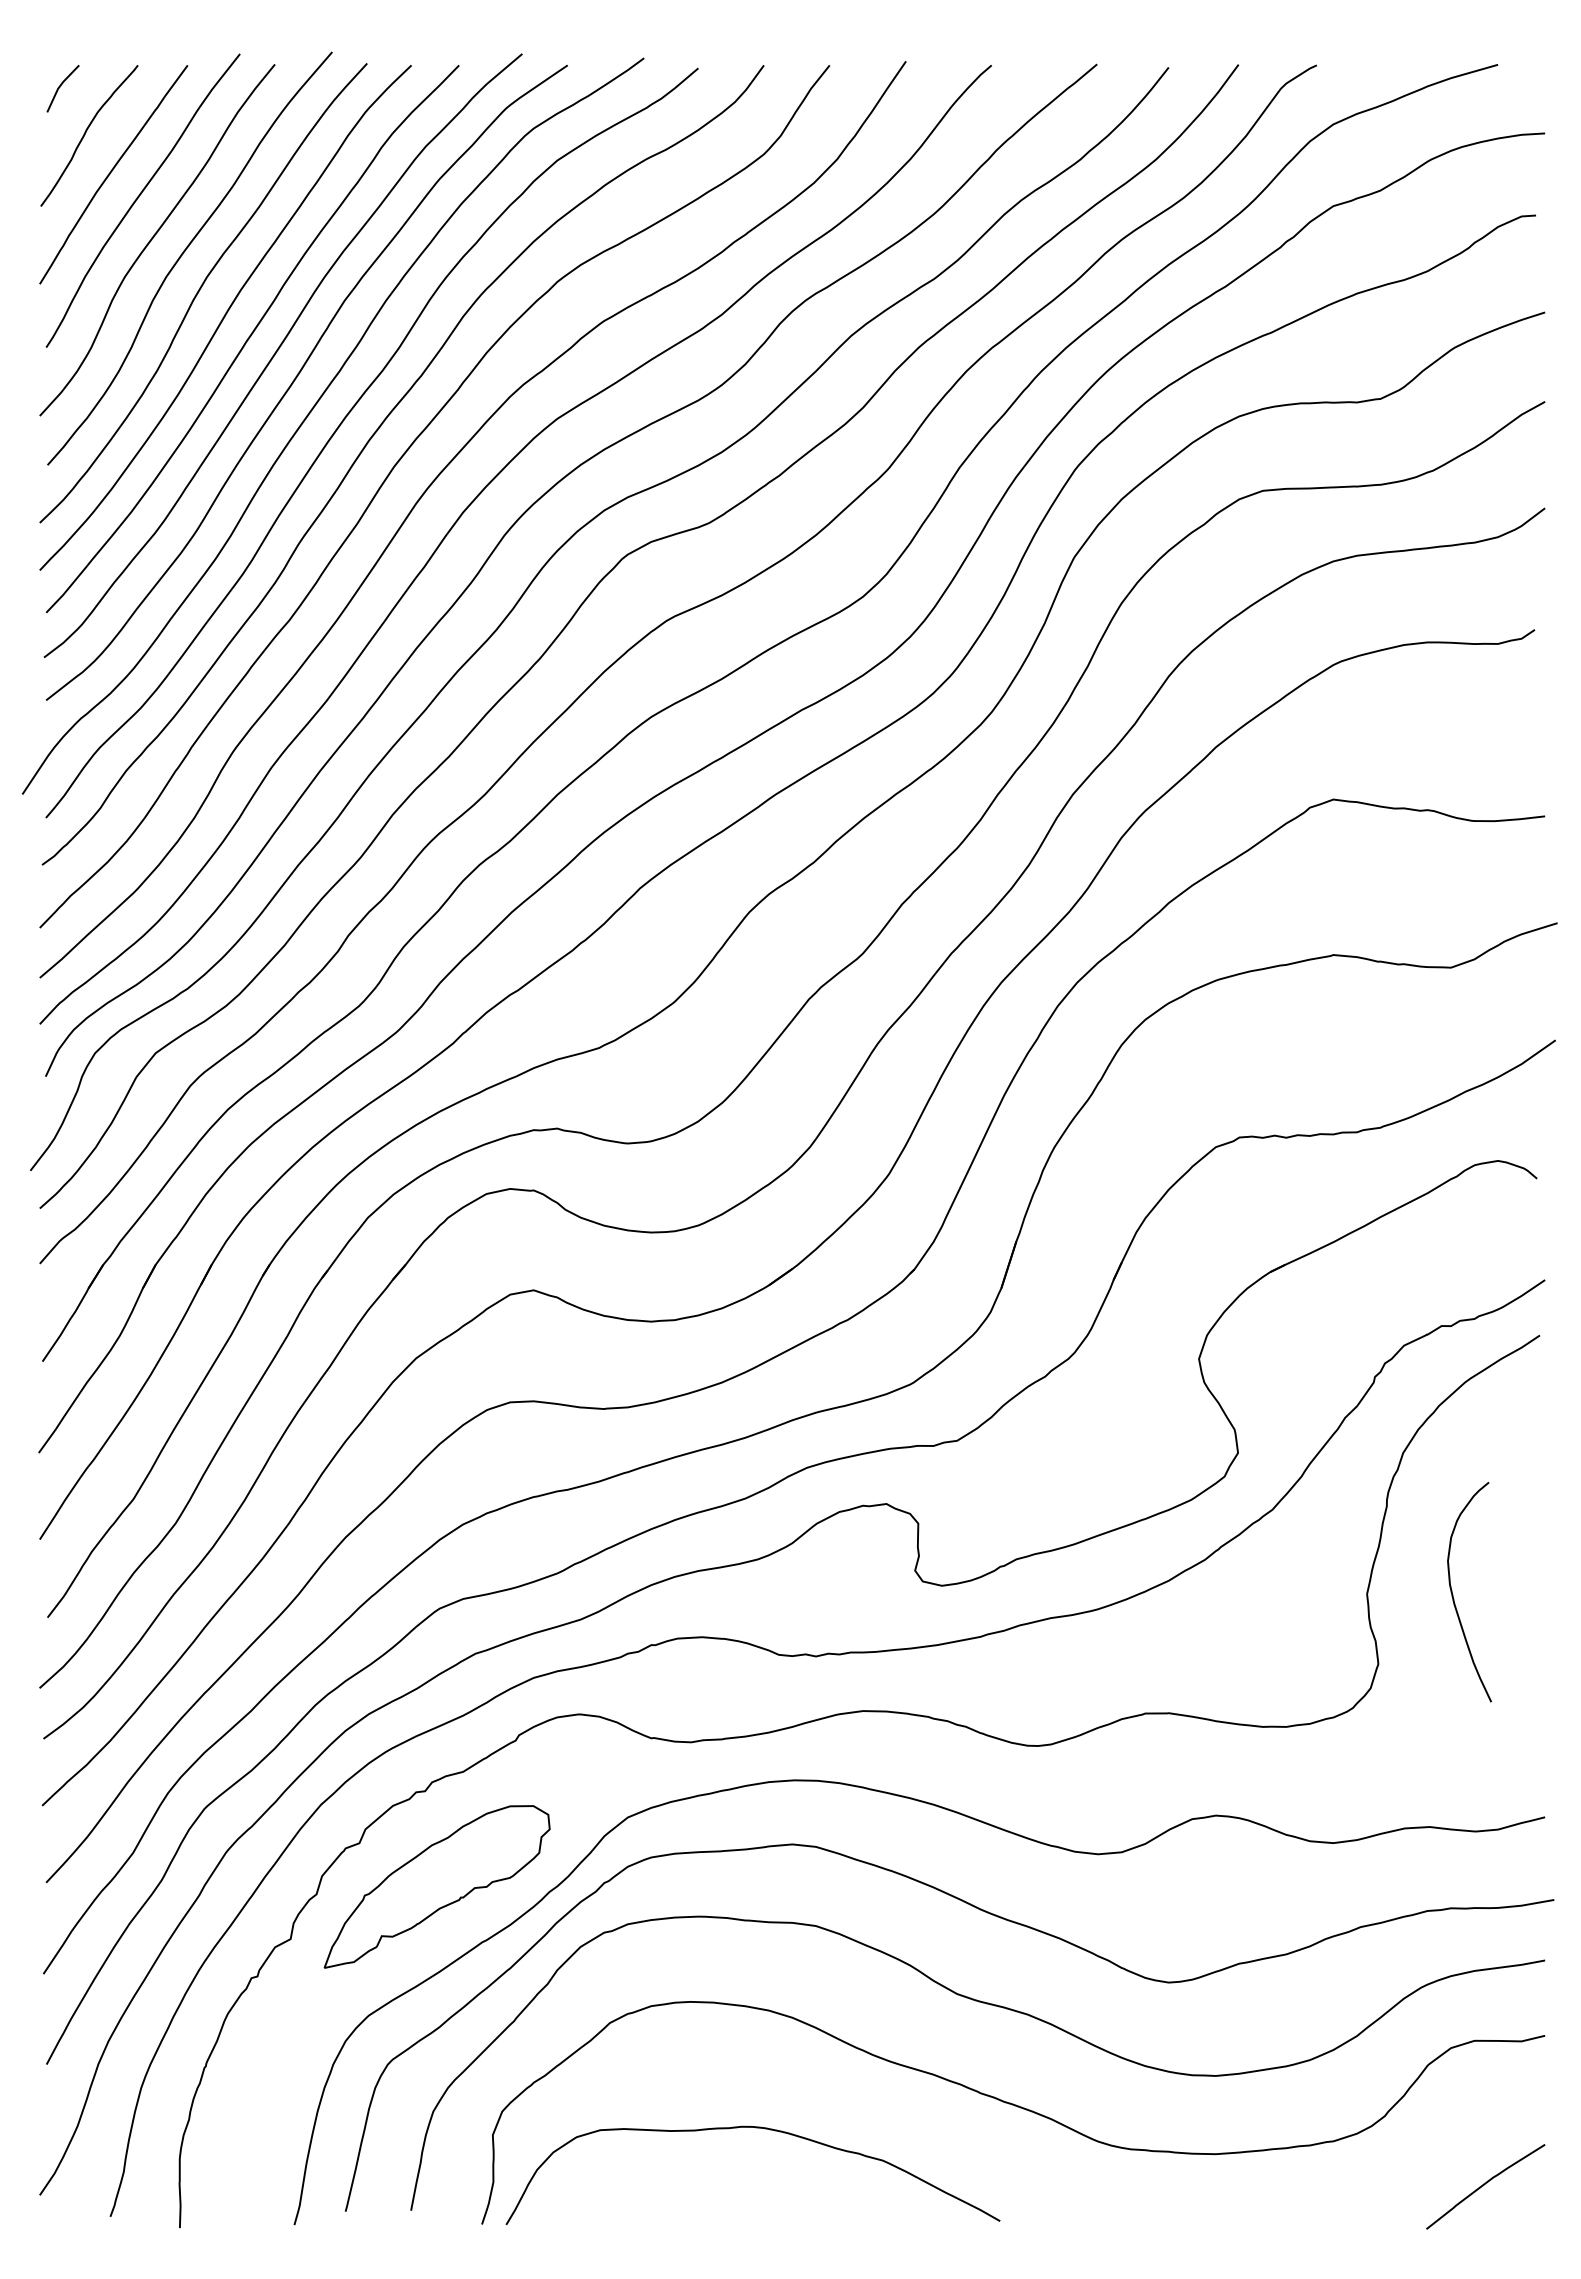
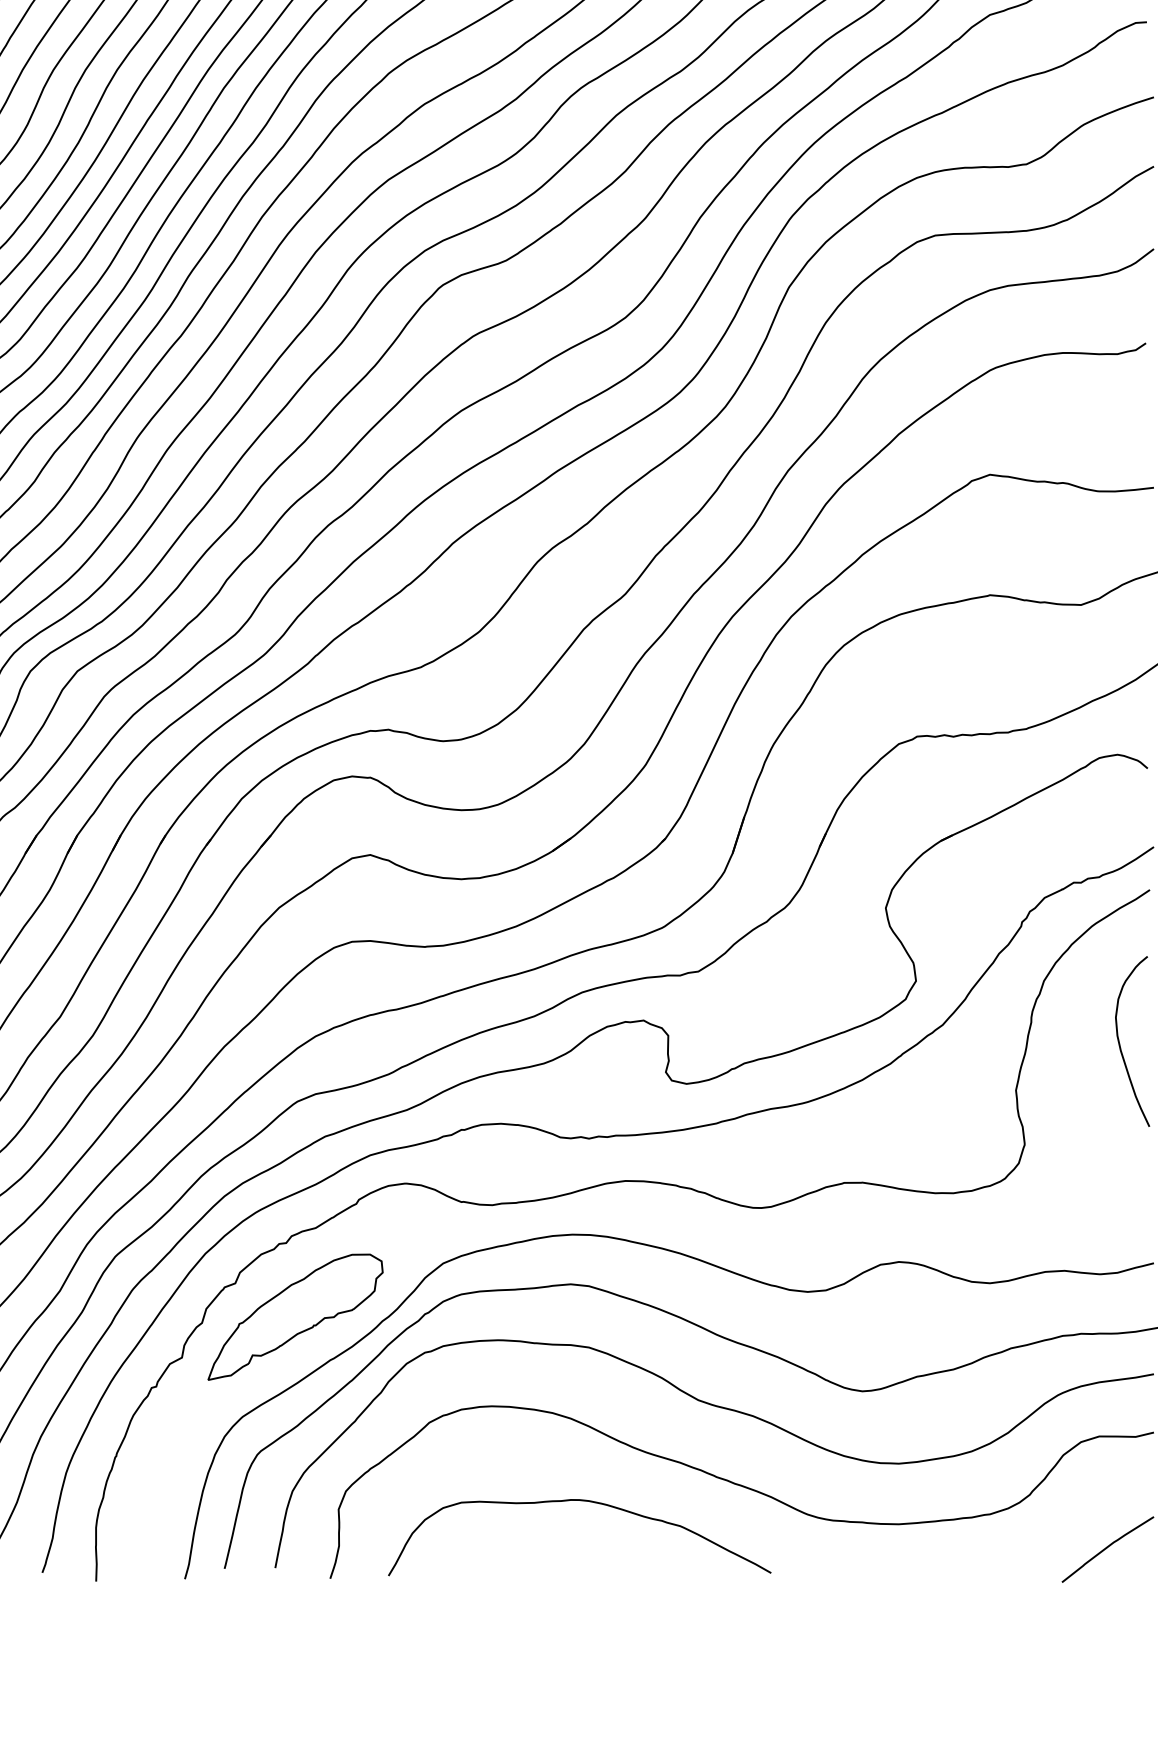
curve: (1453, 1594) -> (1120, 1043), moved
curve: (755, 2128) -> (581, 1501), moved

